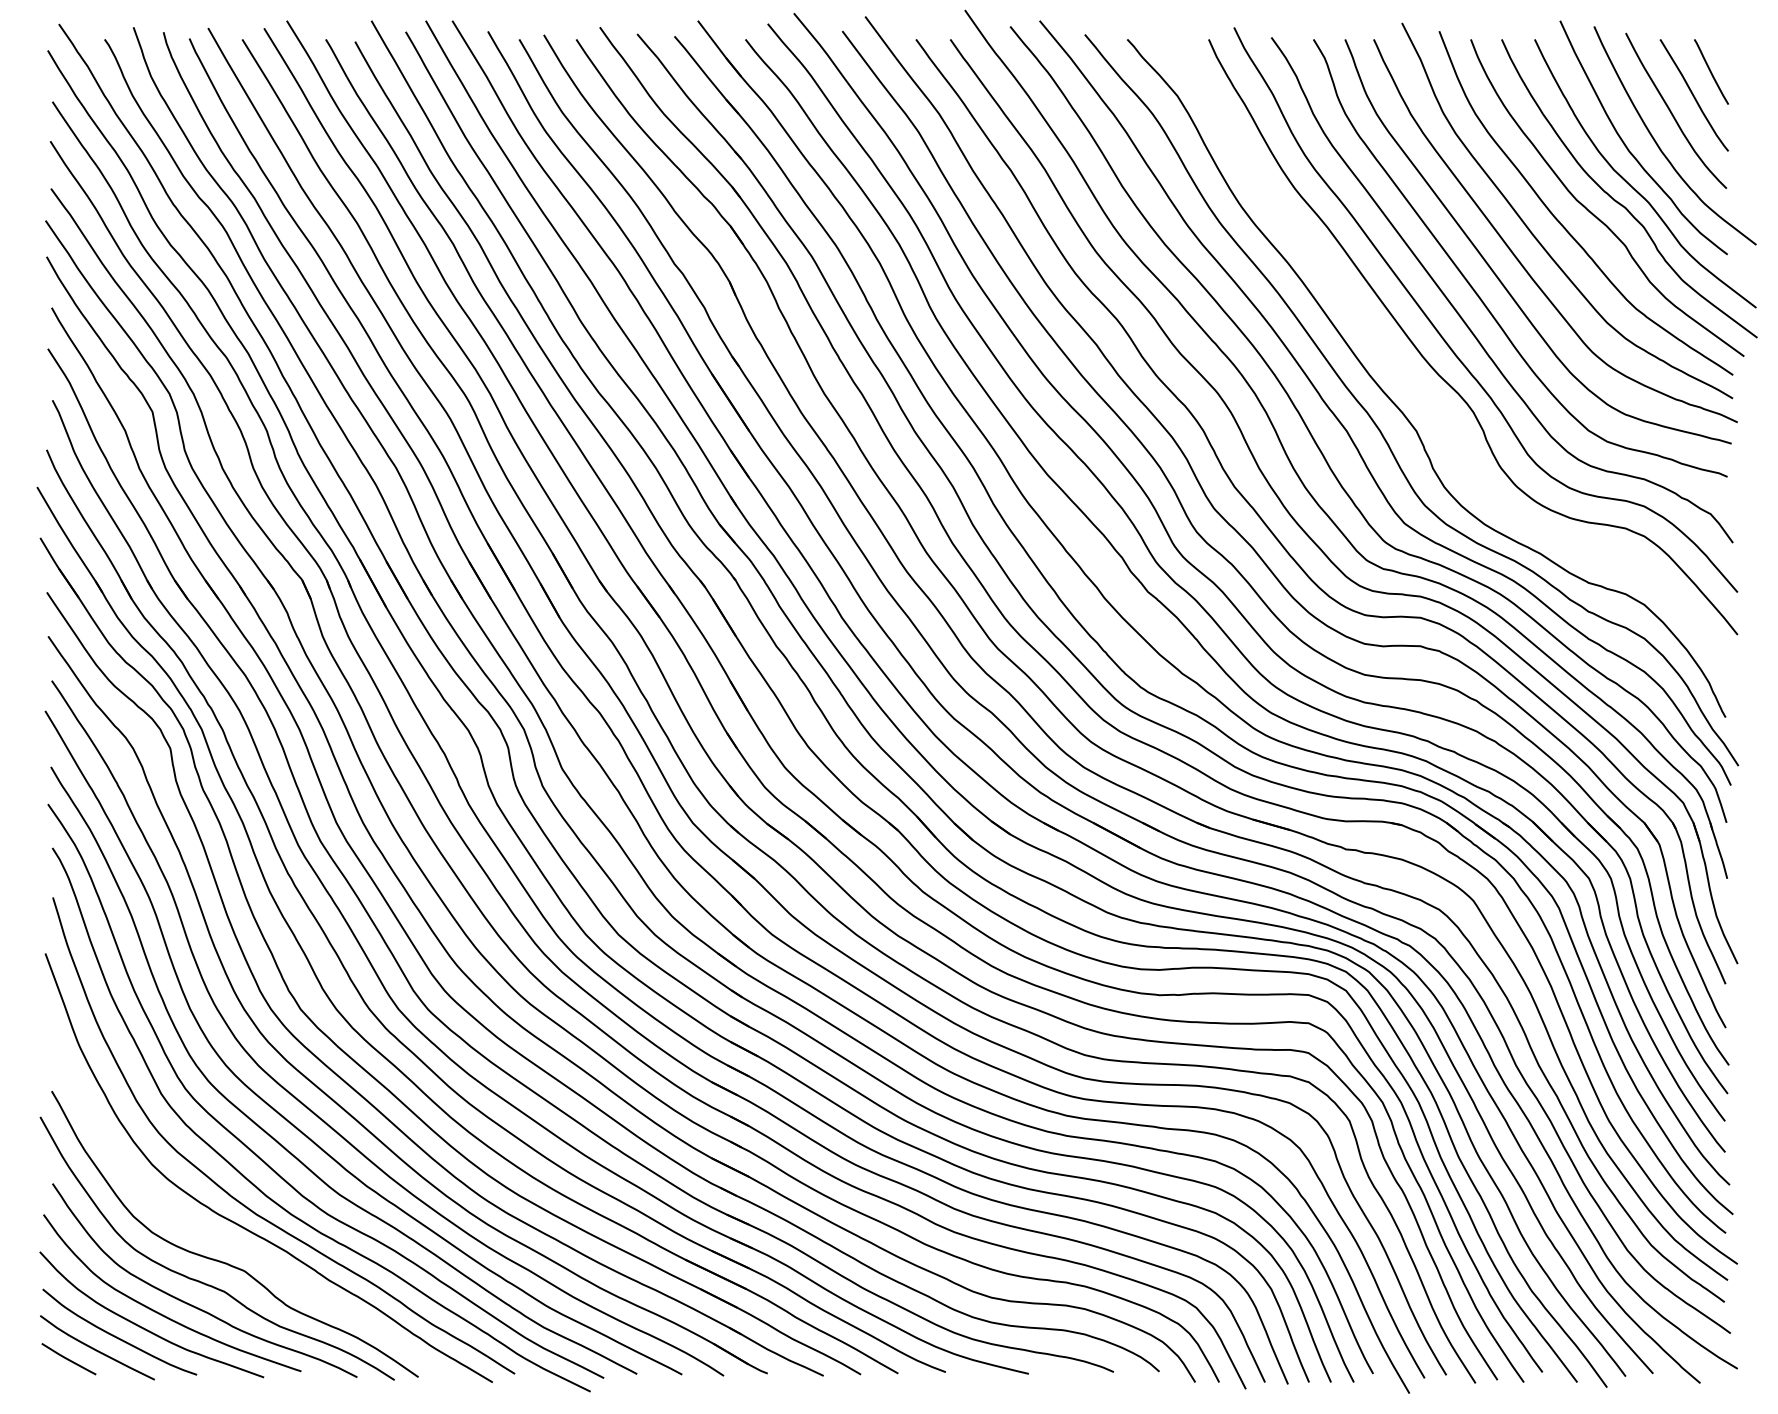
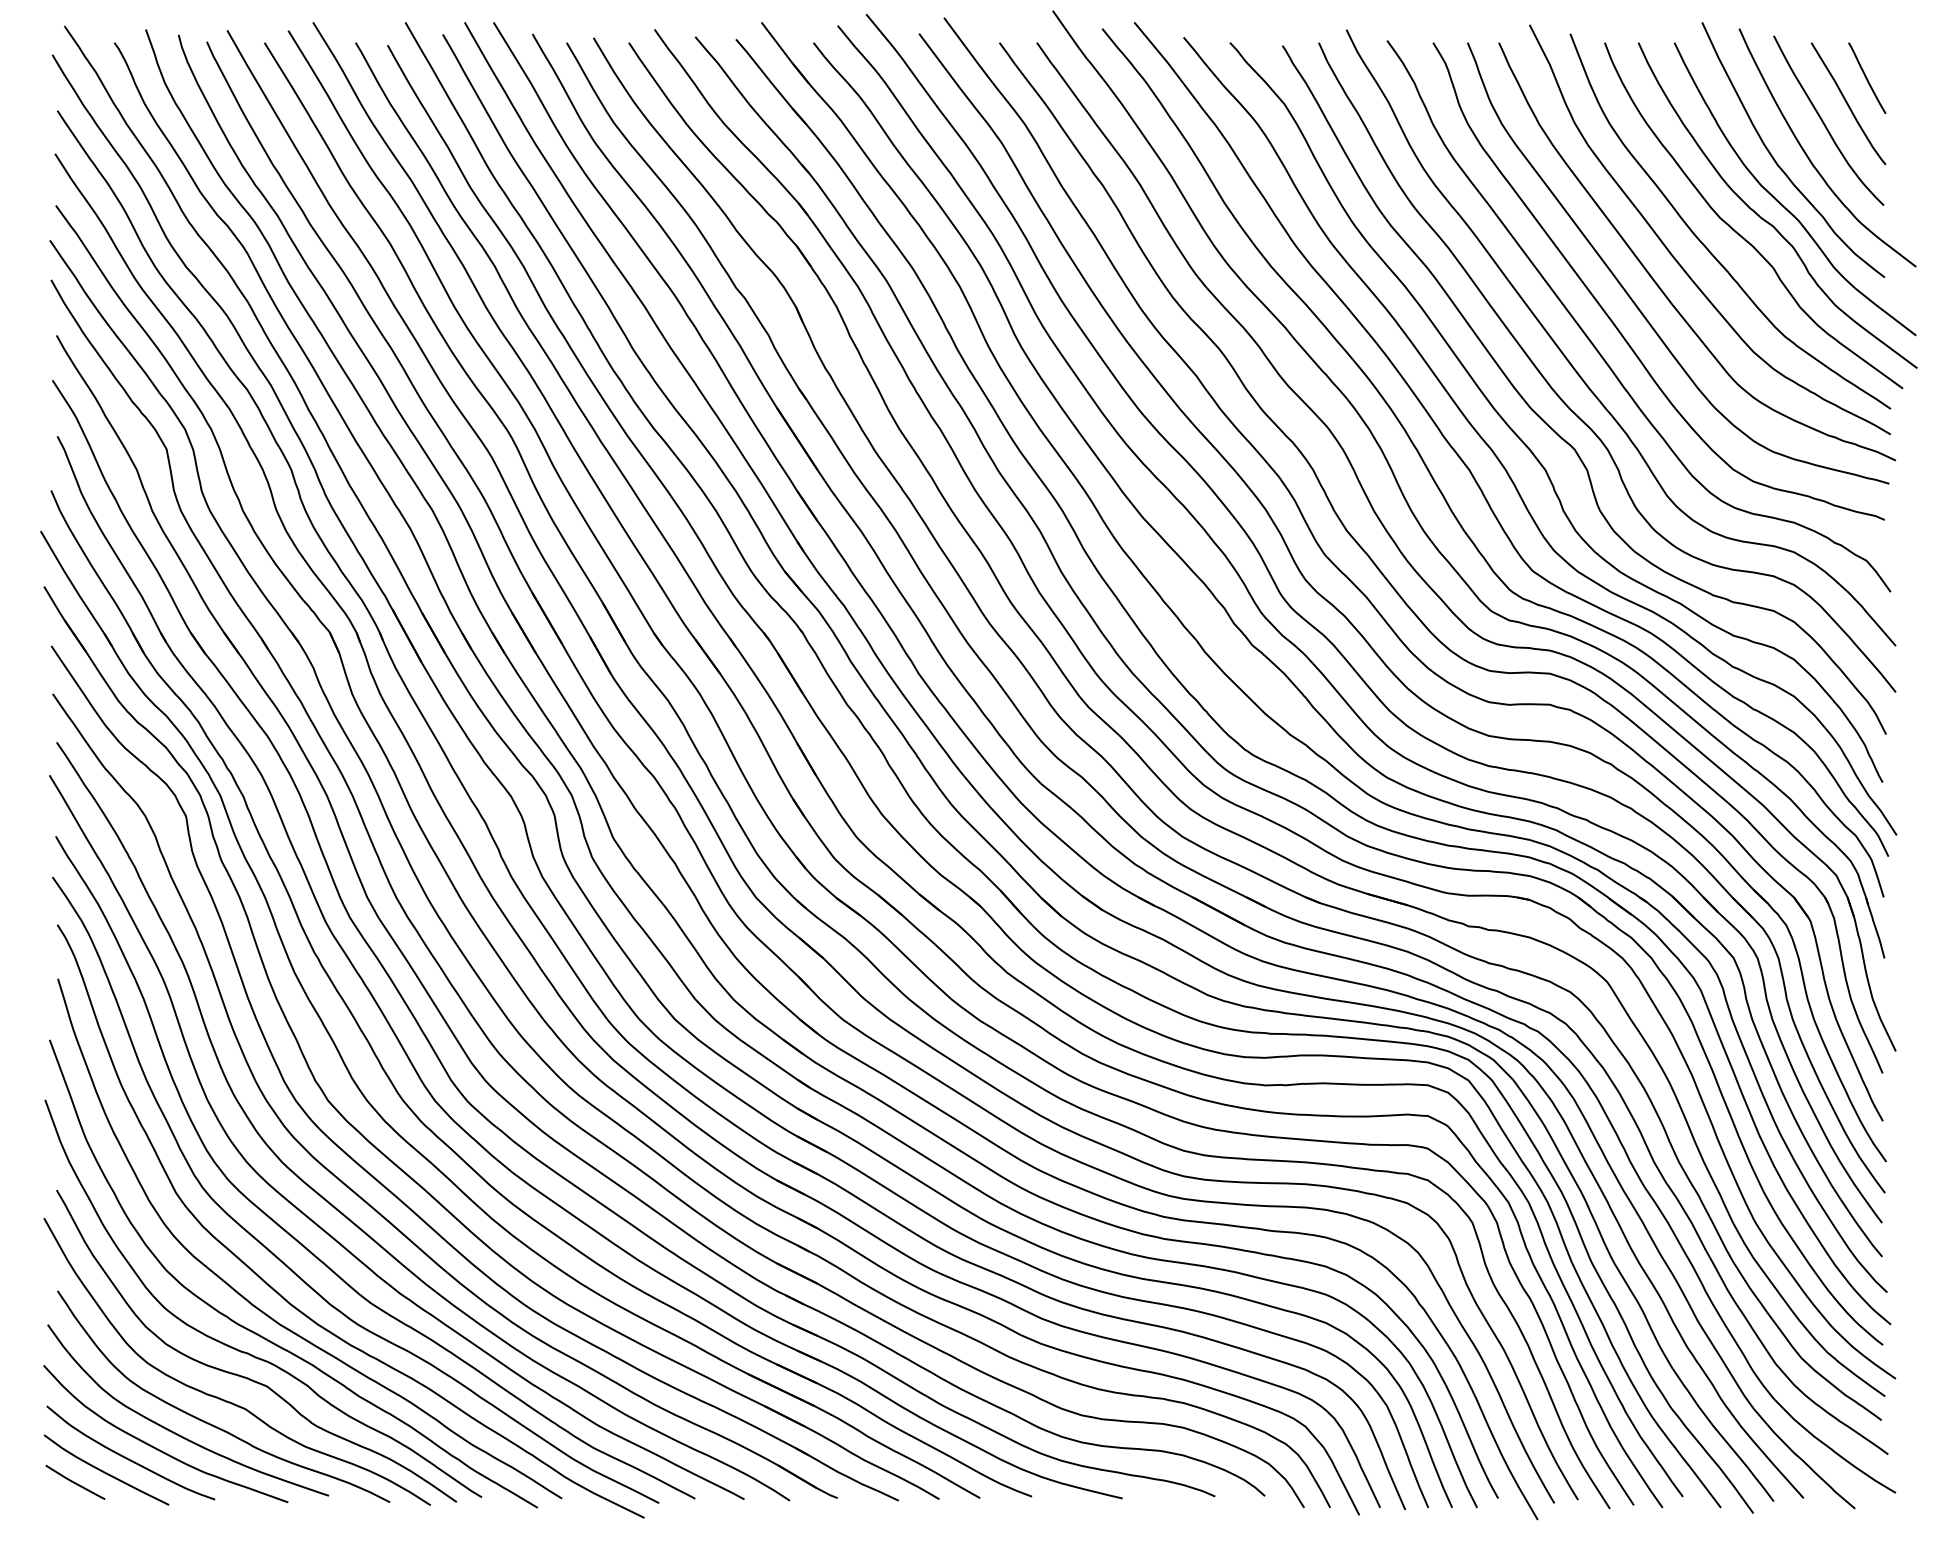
curve: (1419, 389) -> (1548, 424), added
curve: (226, 1239) -> (247, 1351), added

